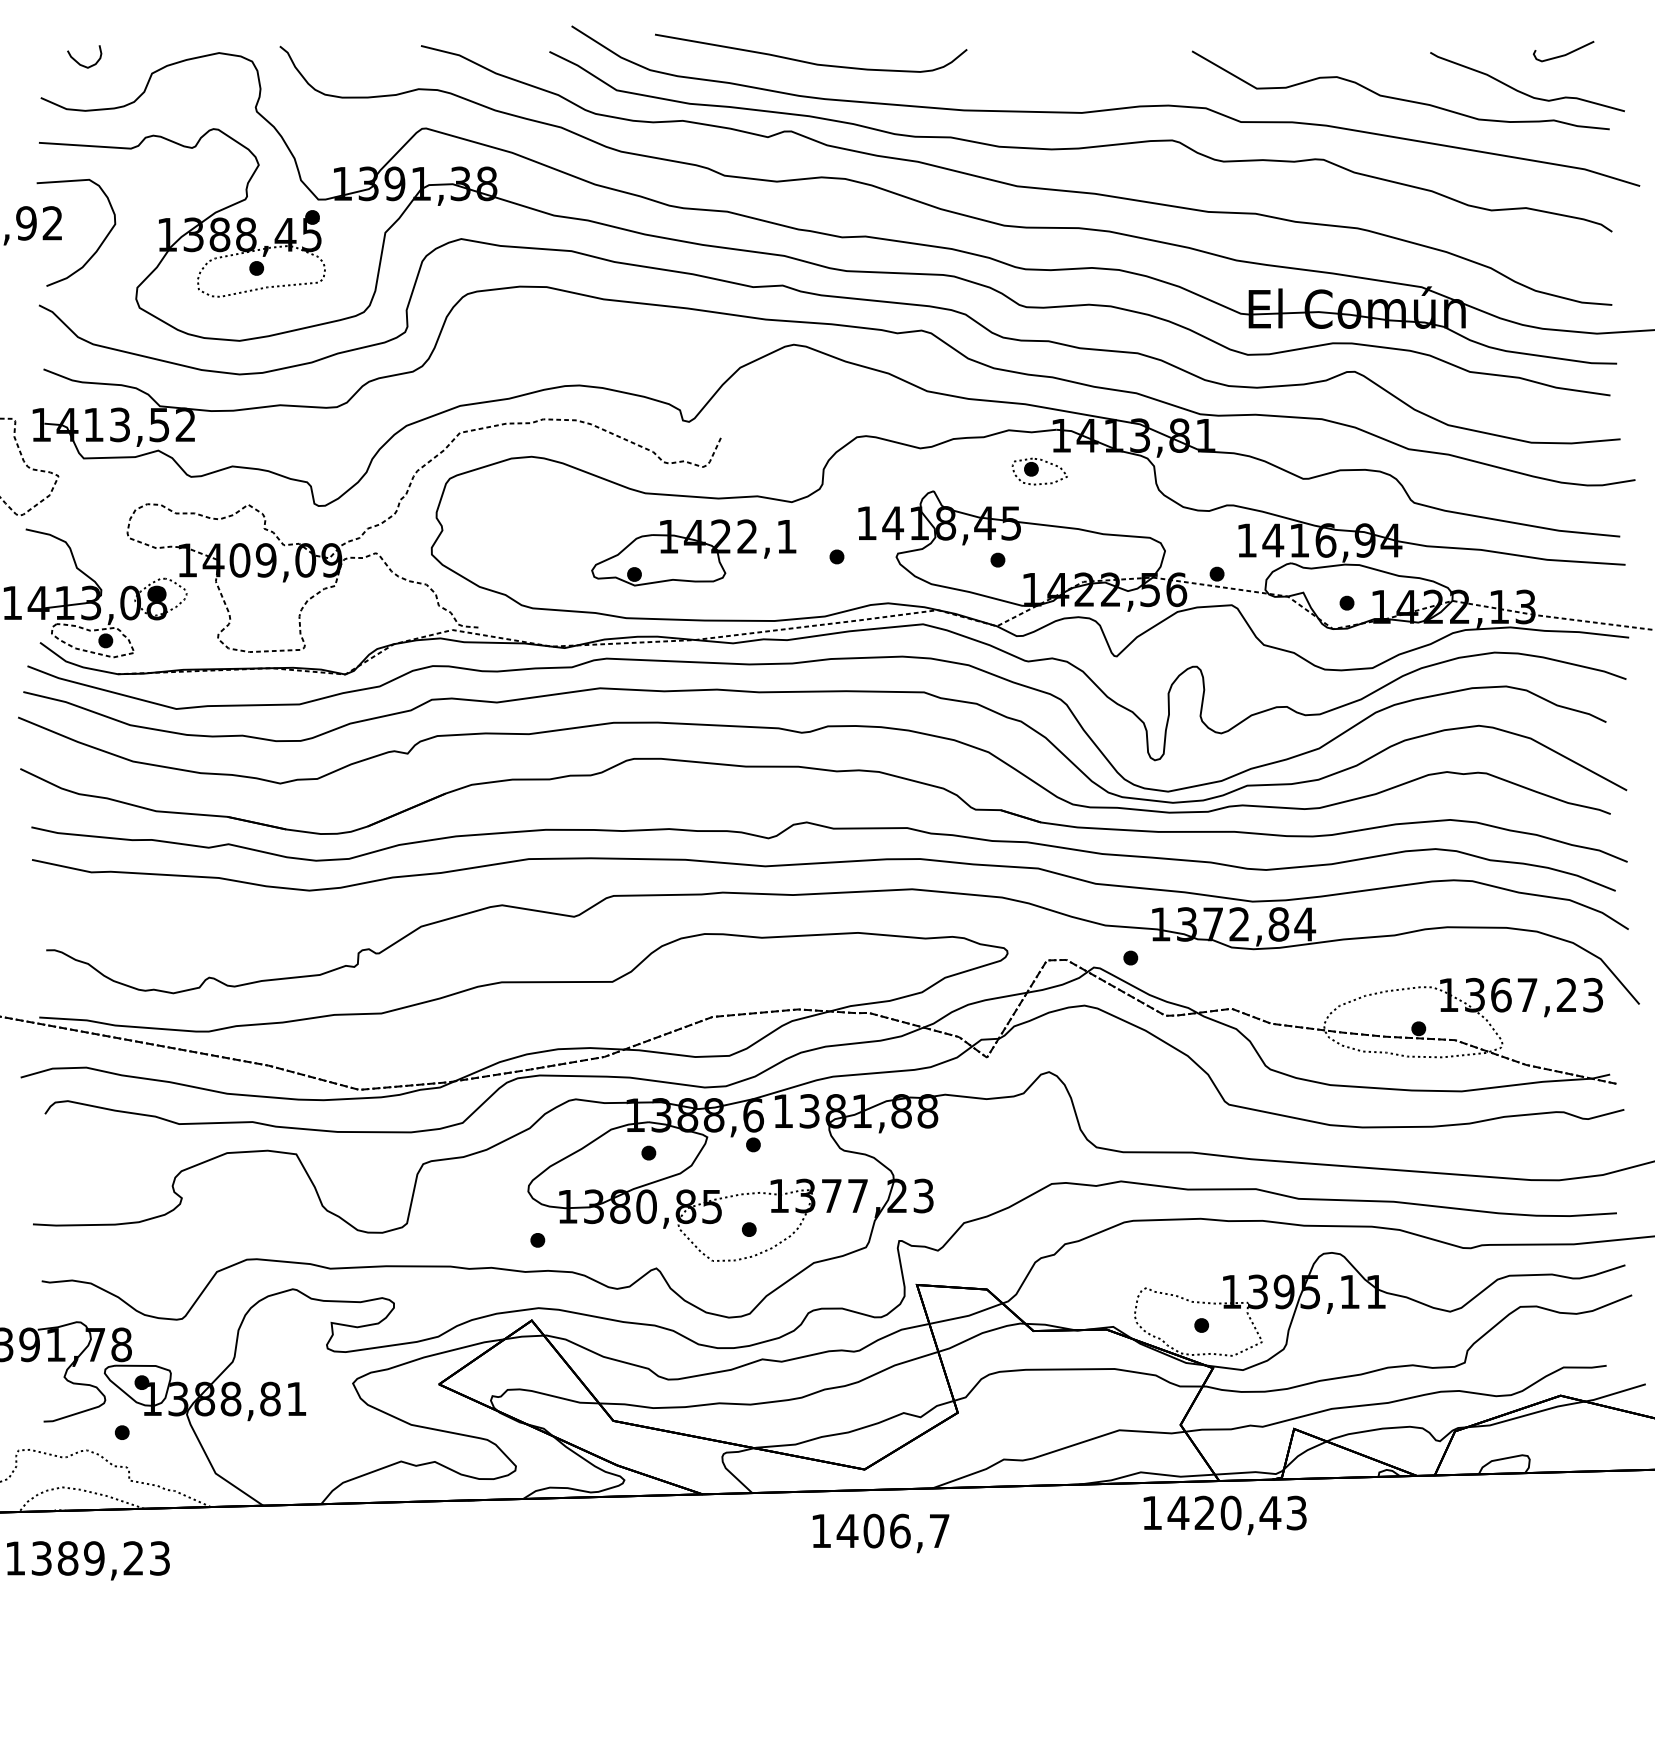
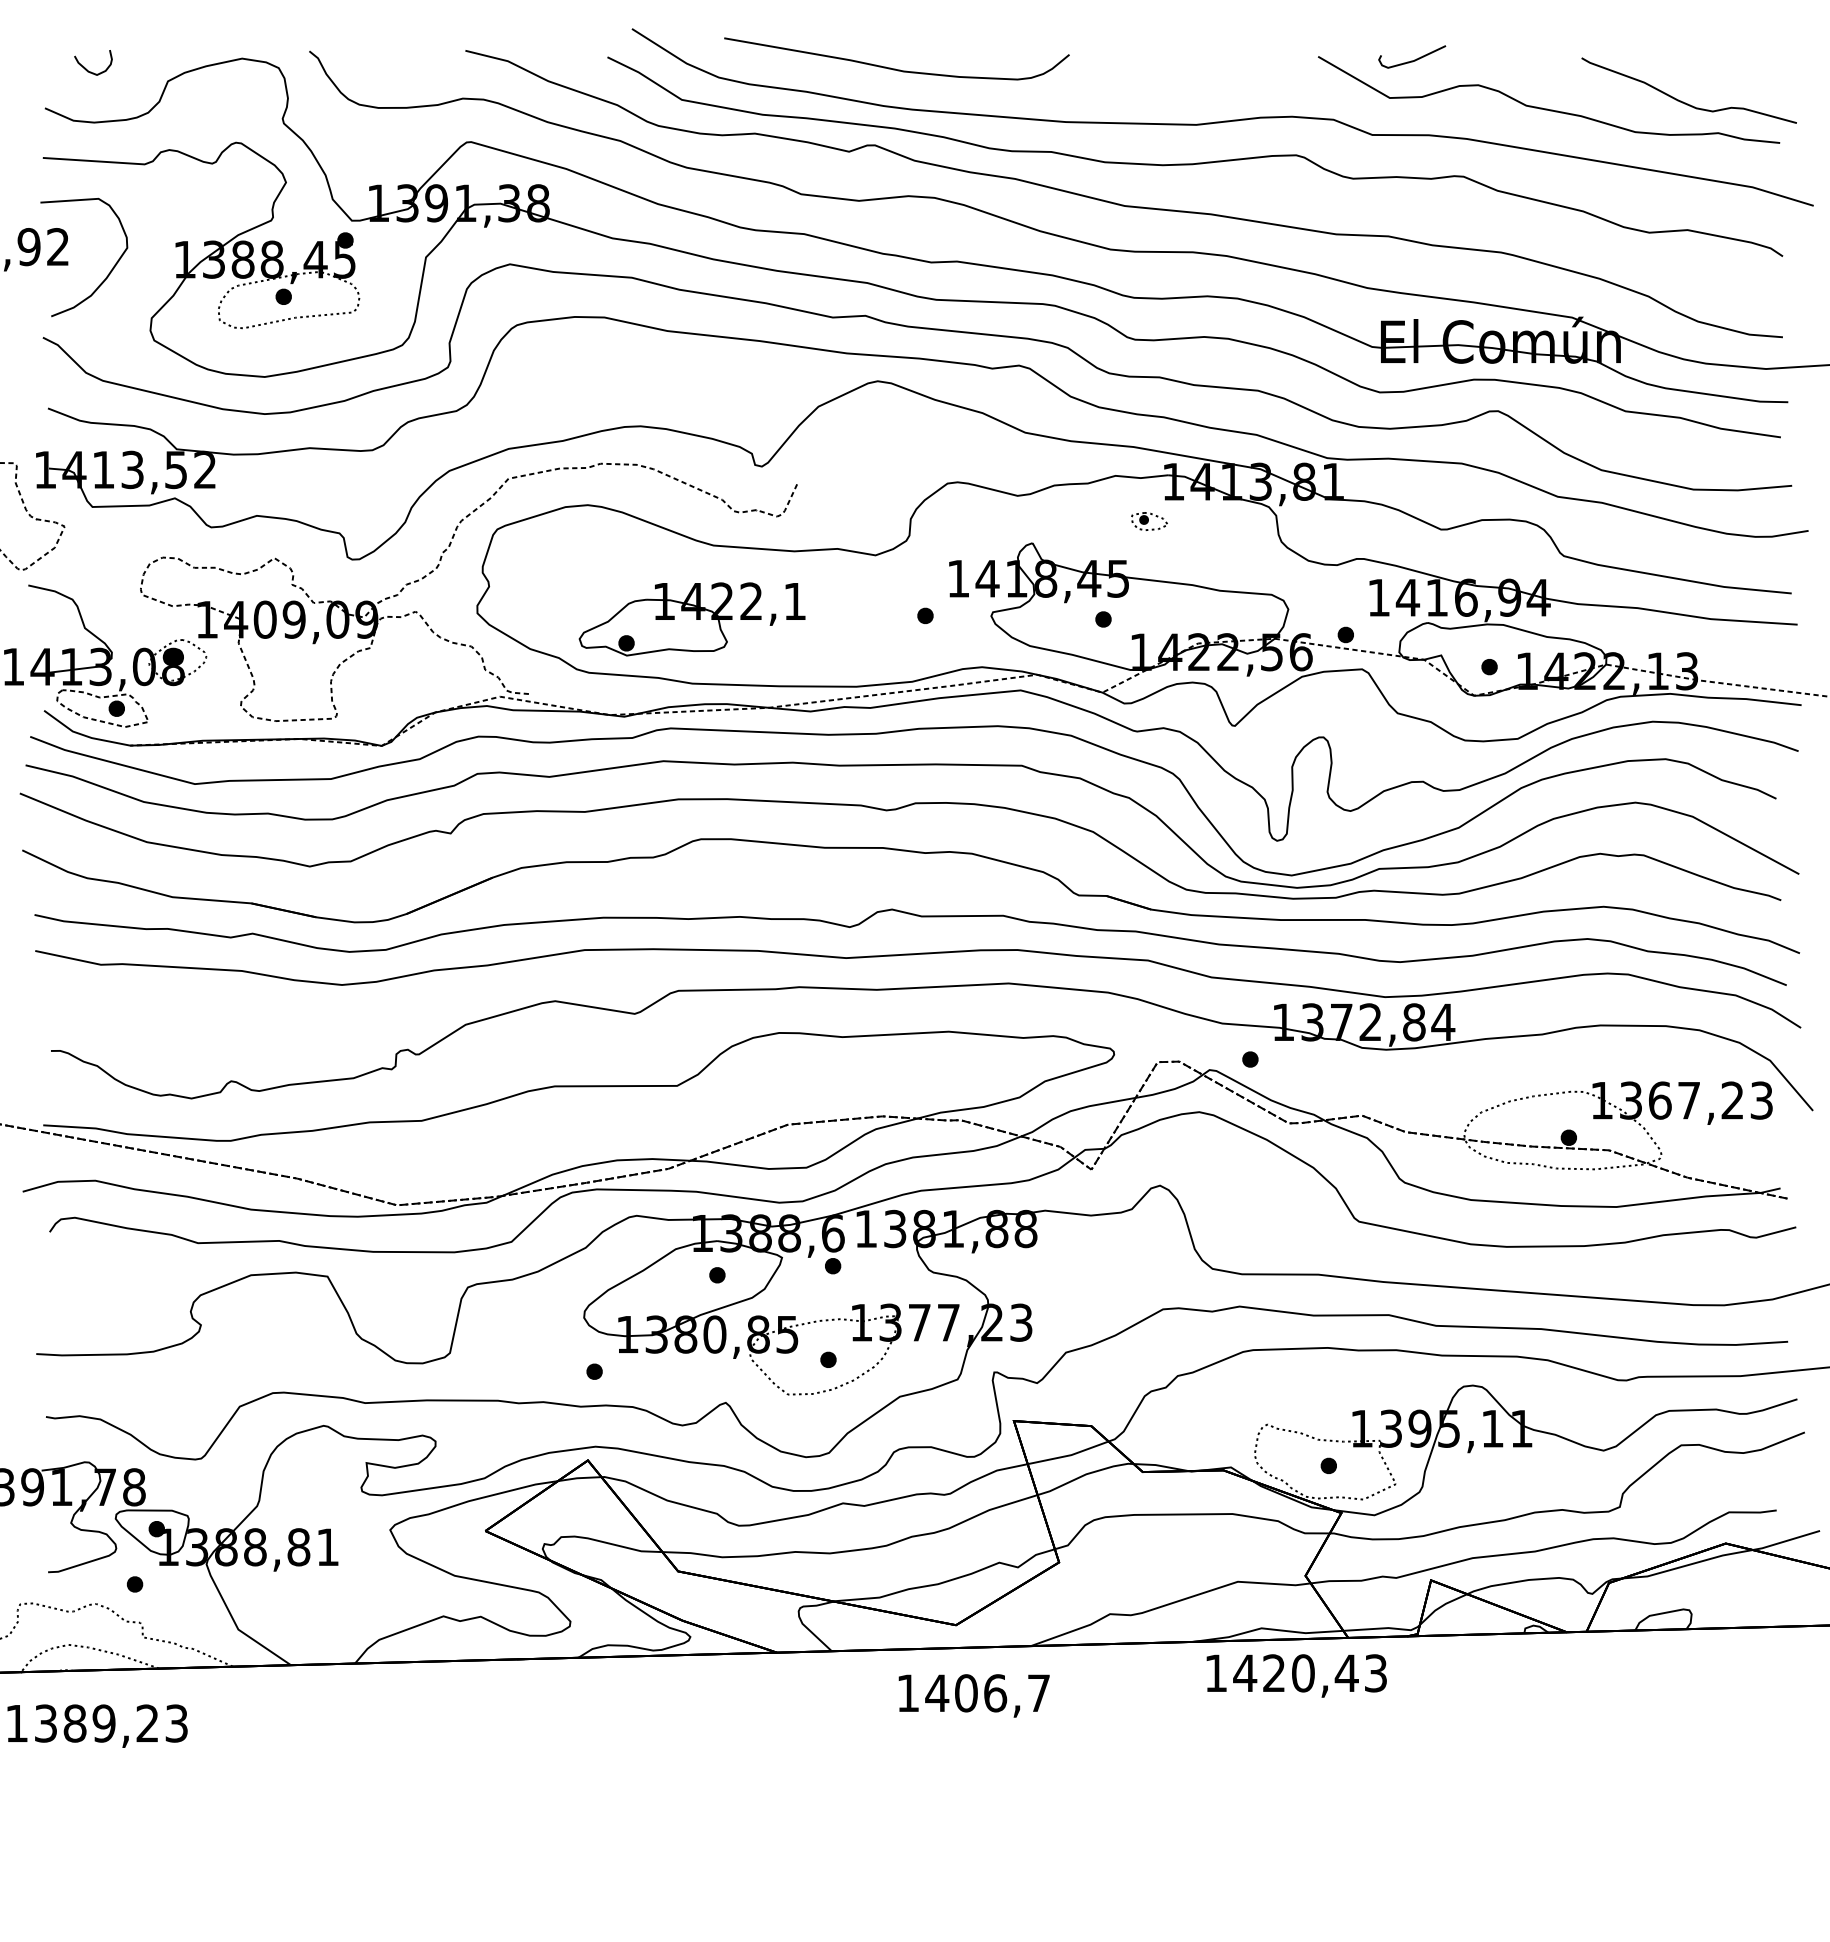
curve: (1565, 53) -> (1414, 59), moved
part: (1039, 471) -> (1149, 521), size x0.6
part: (693, 552) -> (691, 619), moved
text: (1224, 1515) -> (1296, 1675), moved

